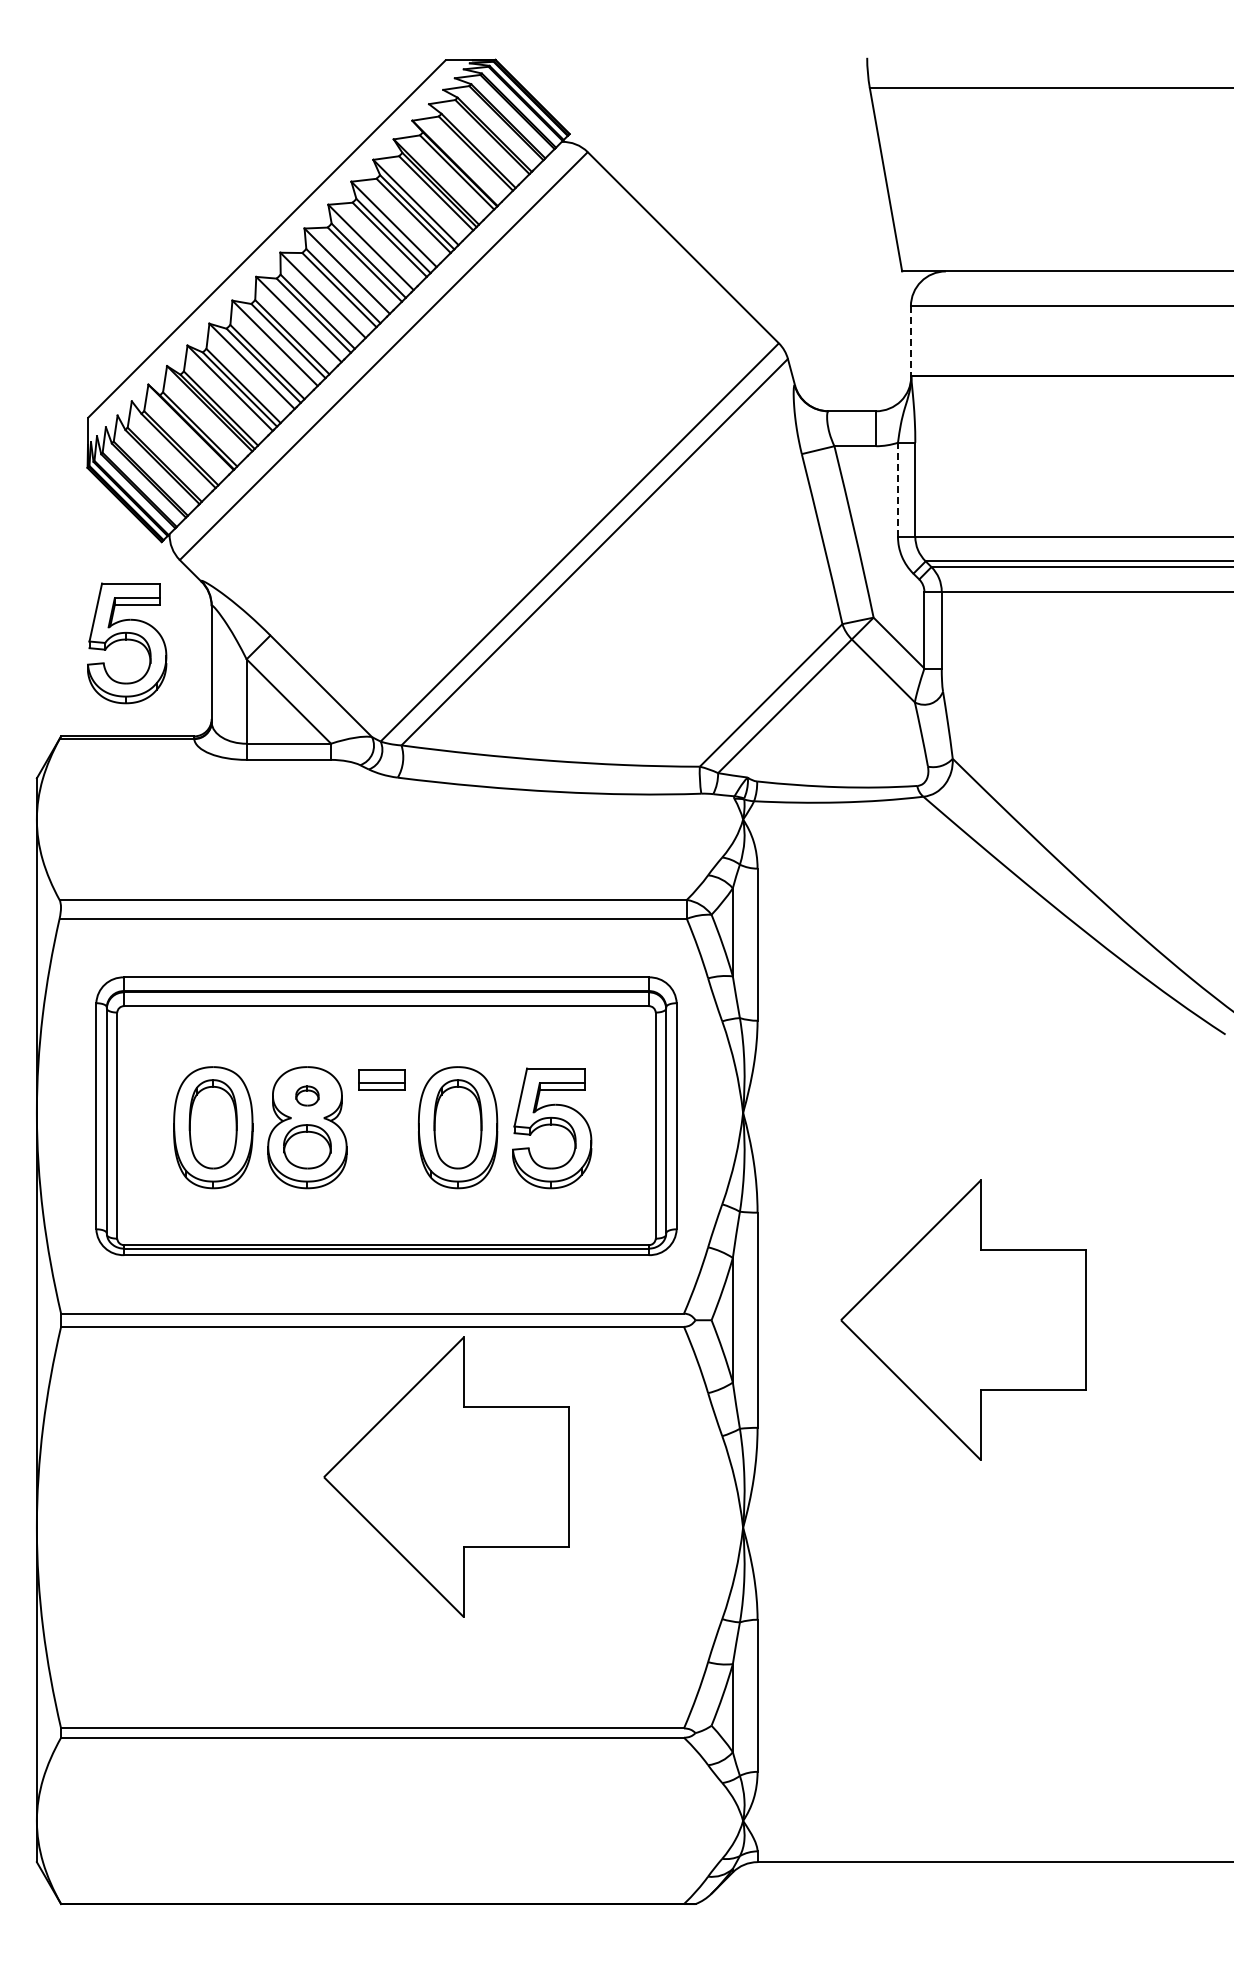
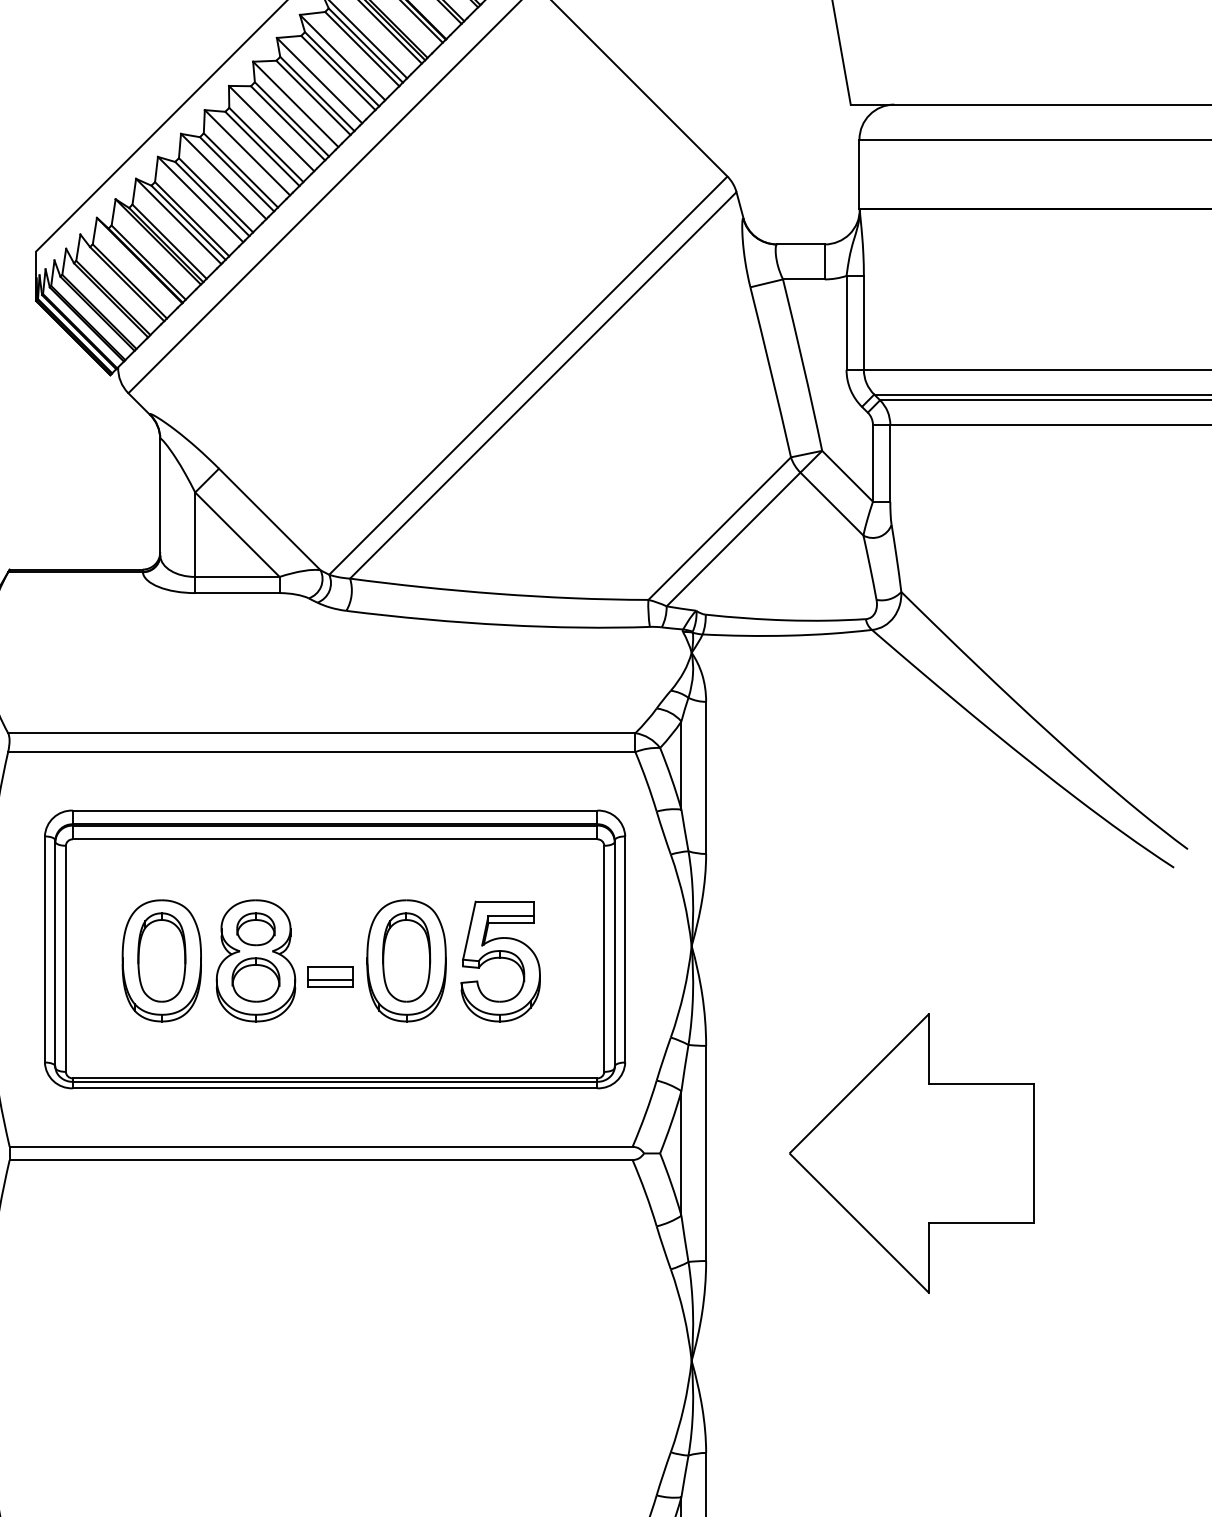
line: (910, 341) -> (859, 174), dashed -> solid
line: (897, 489) -> (846, 322), dashed -> solid
part: (127, 643) -> (76, 476), removed
part: (381, 1079) -> (330, 976), moved
part: (307, 1095) -> (256, 928), size x1.67
part: (446, 1476) -> (395, 1309), removed

